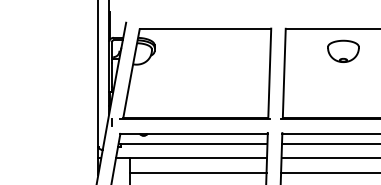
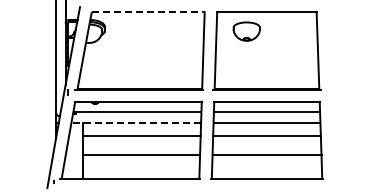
line: (205, 29) -> (148, 12), solid -> dashed
part: (343, 51) -> (246, 31), moved
line: (191, 158) -> (136, 123), solid -> dashed

